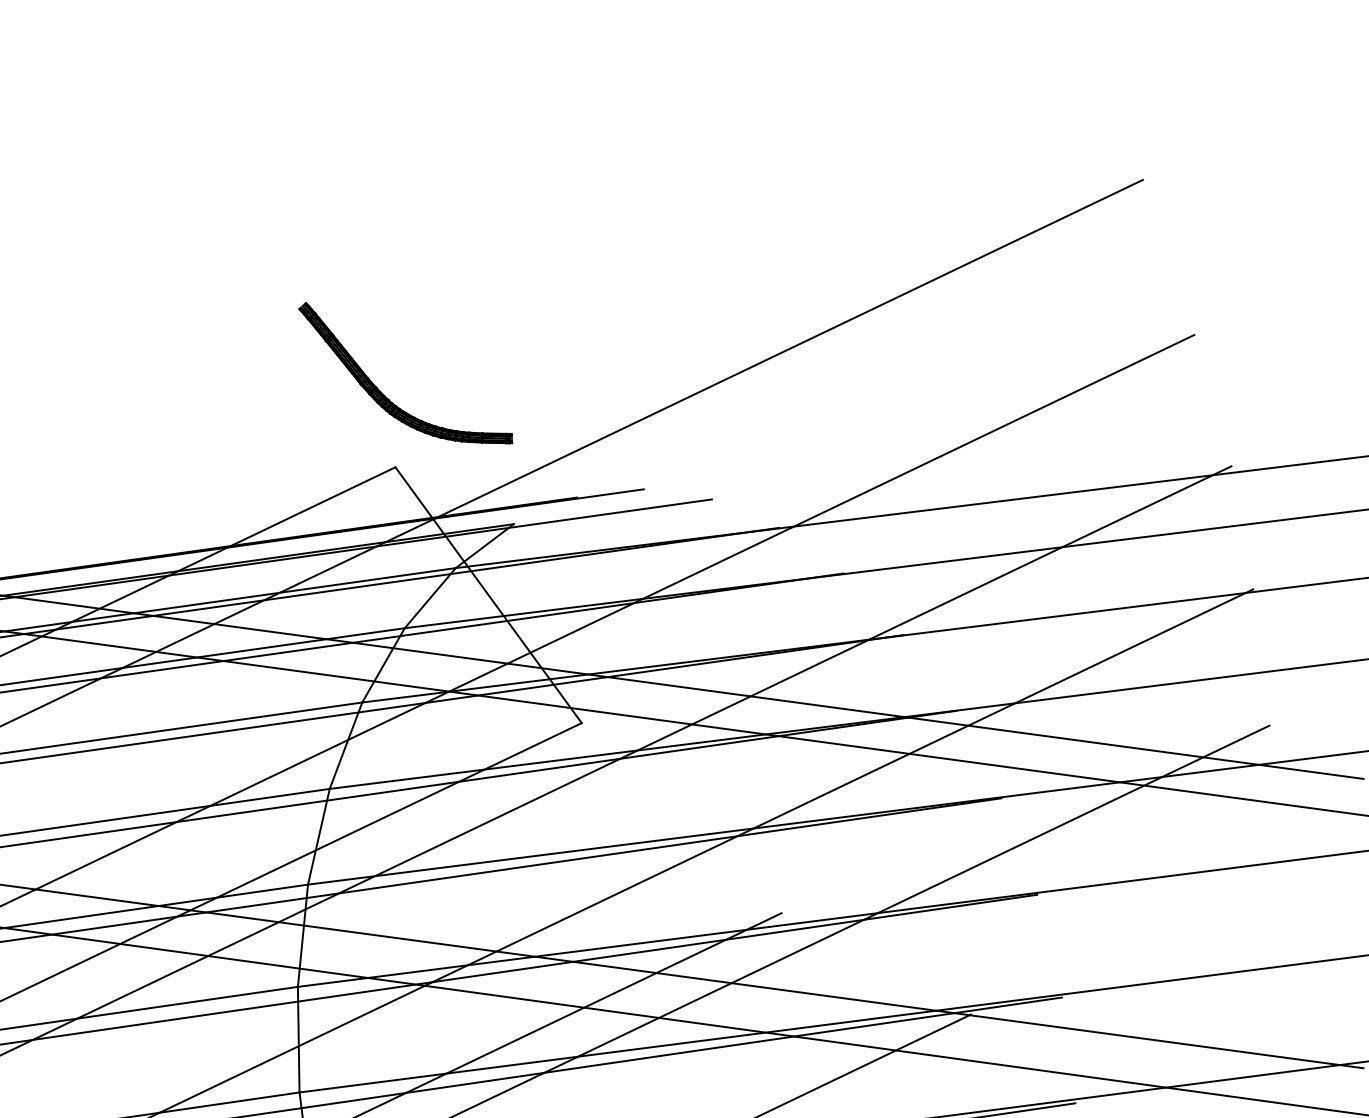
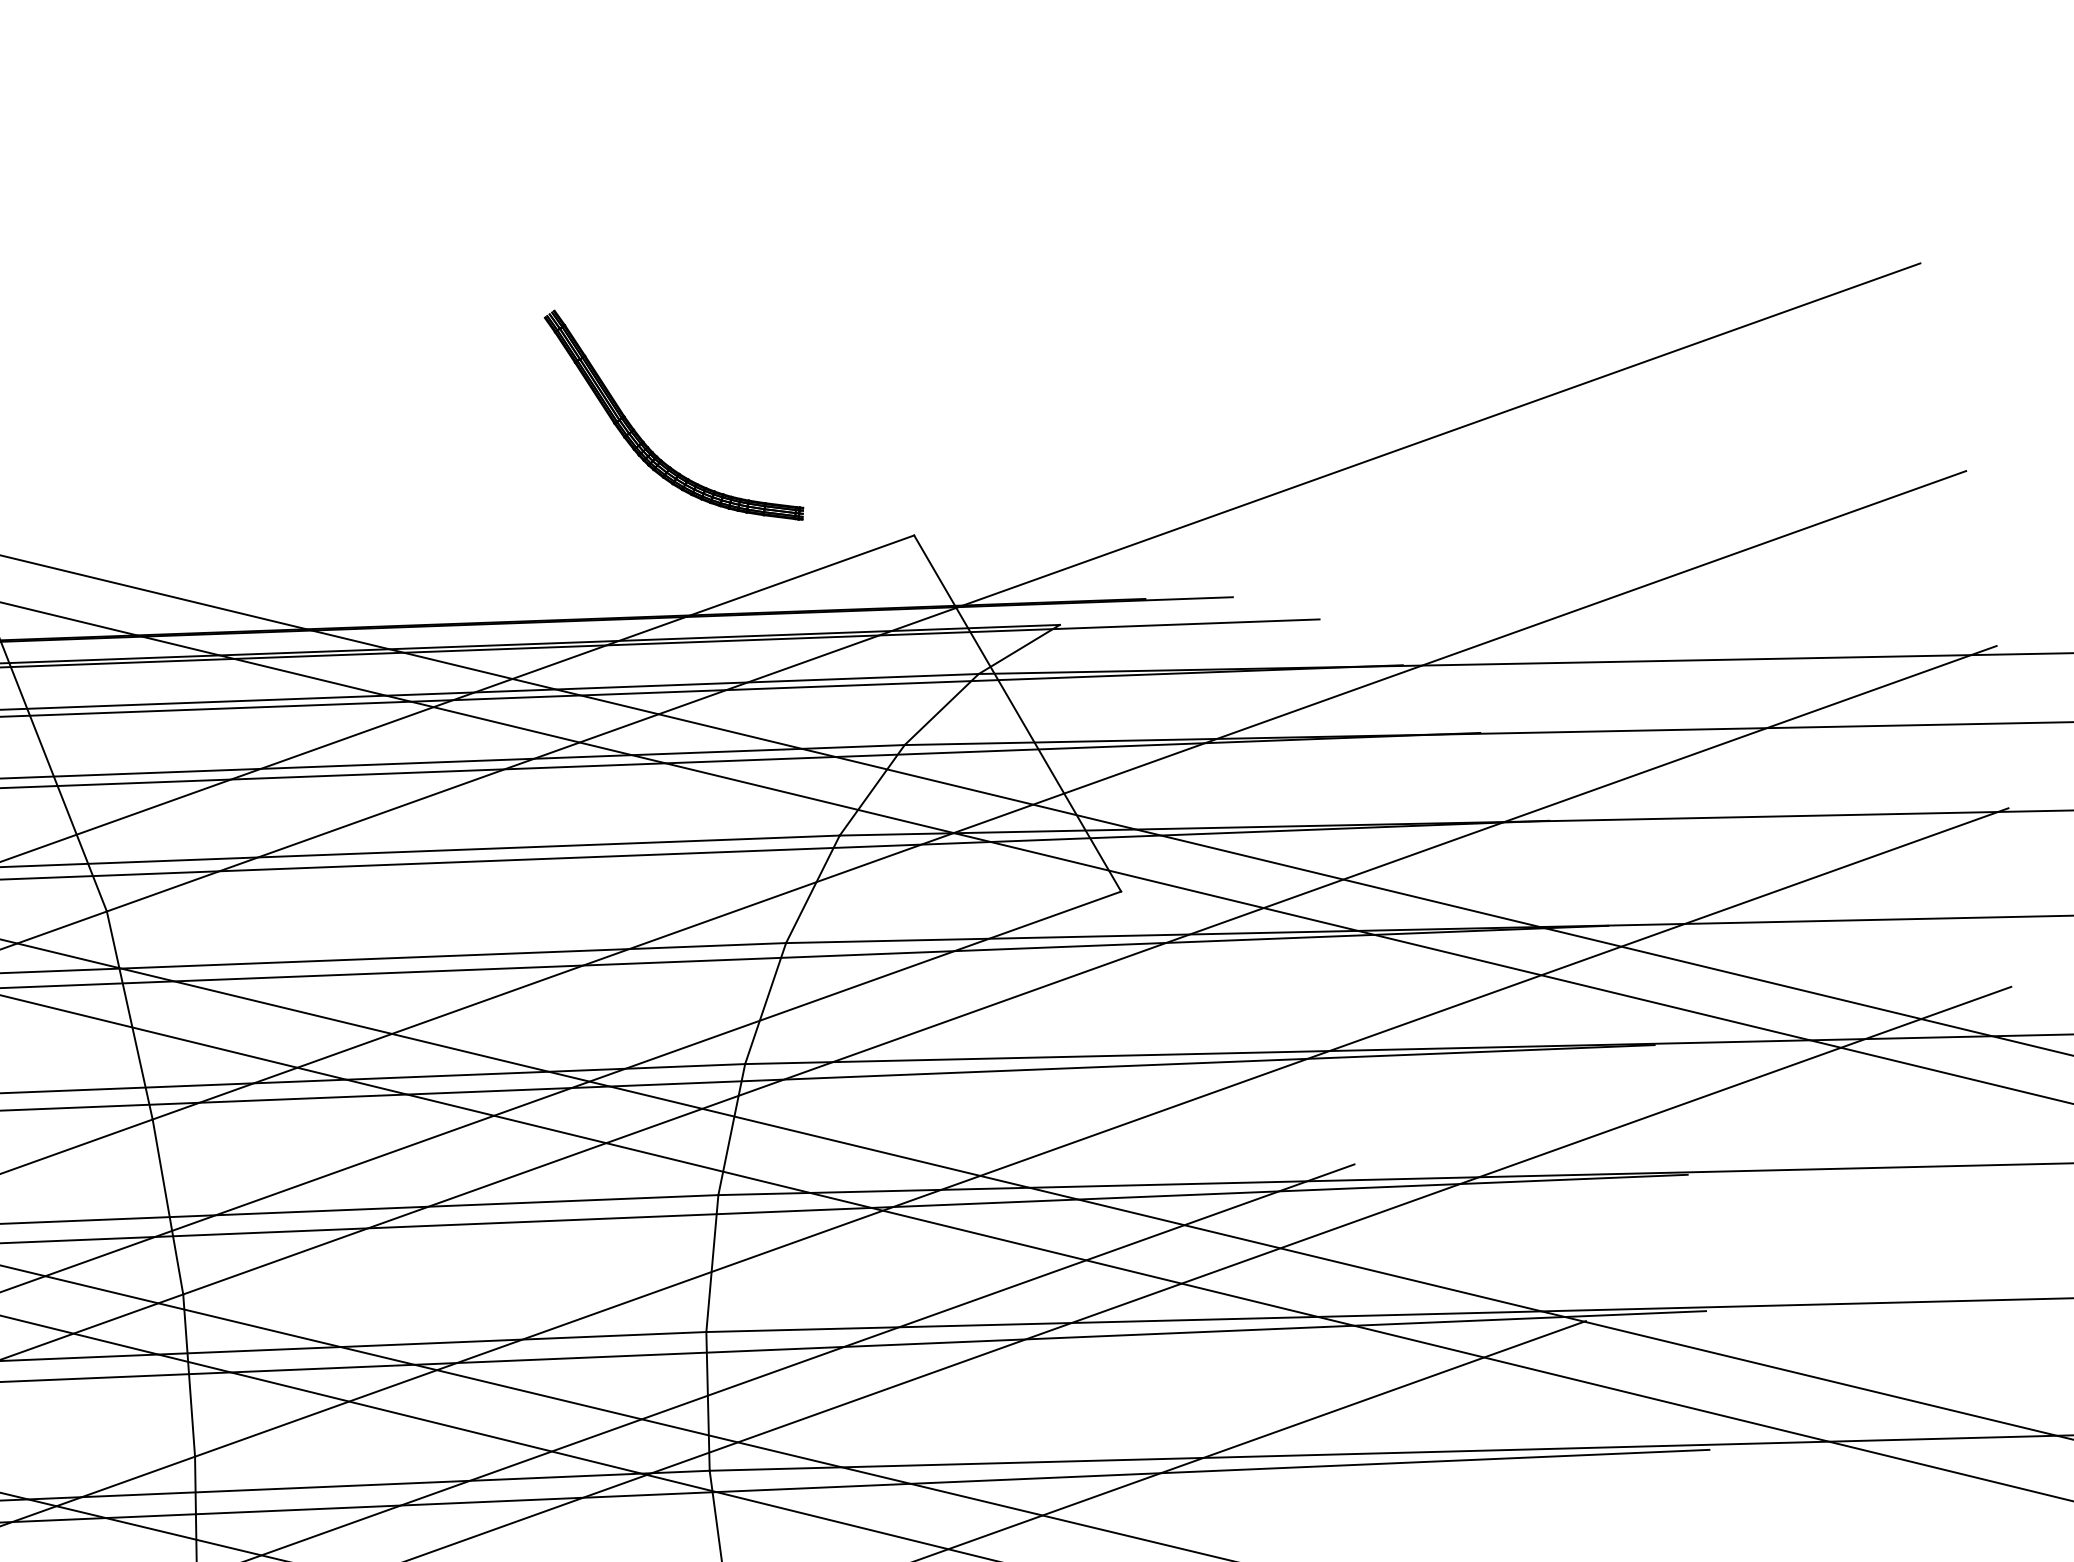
part: (382, 392) -> (641, 437), moved

